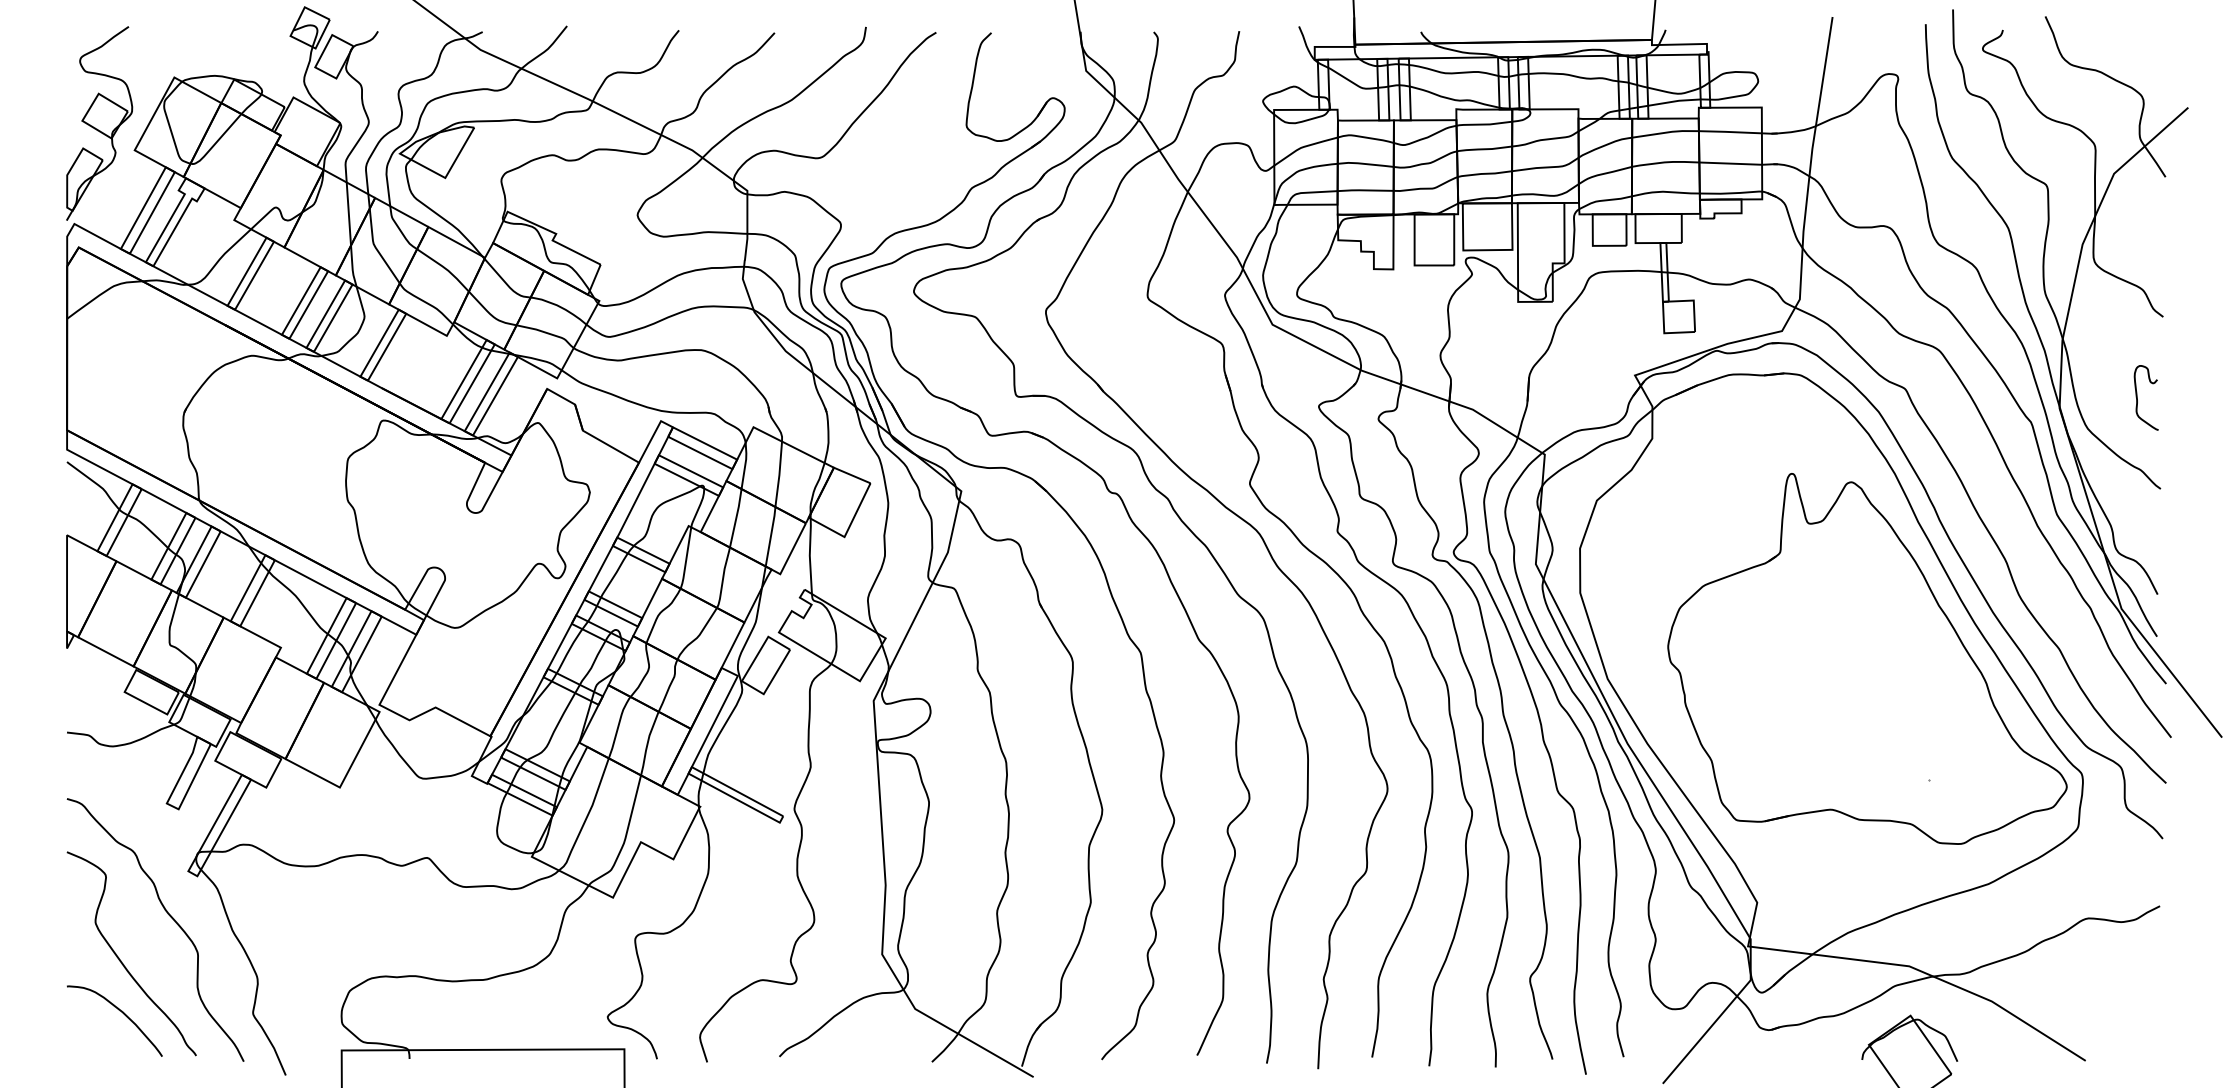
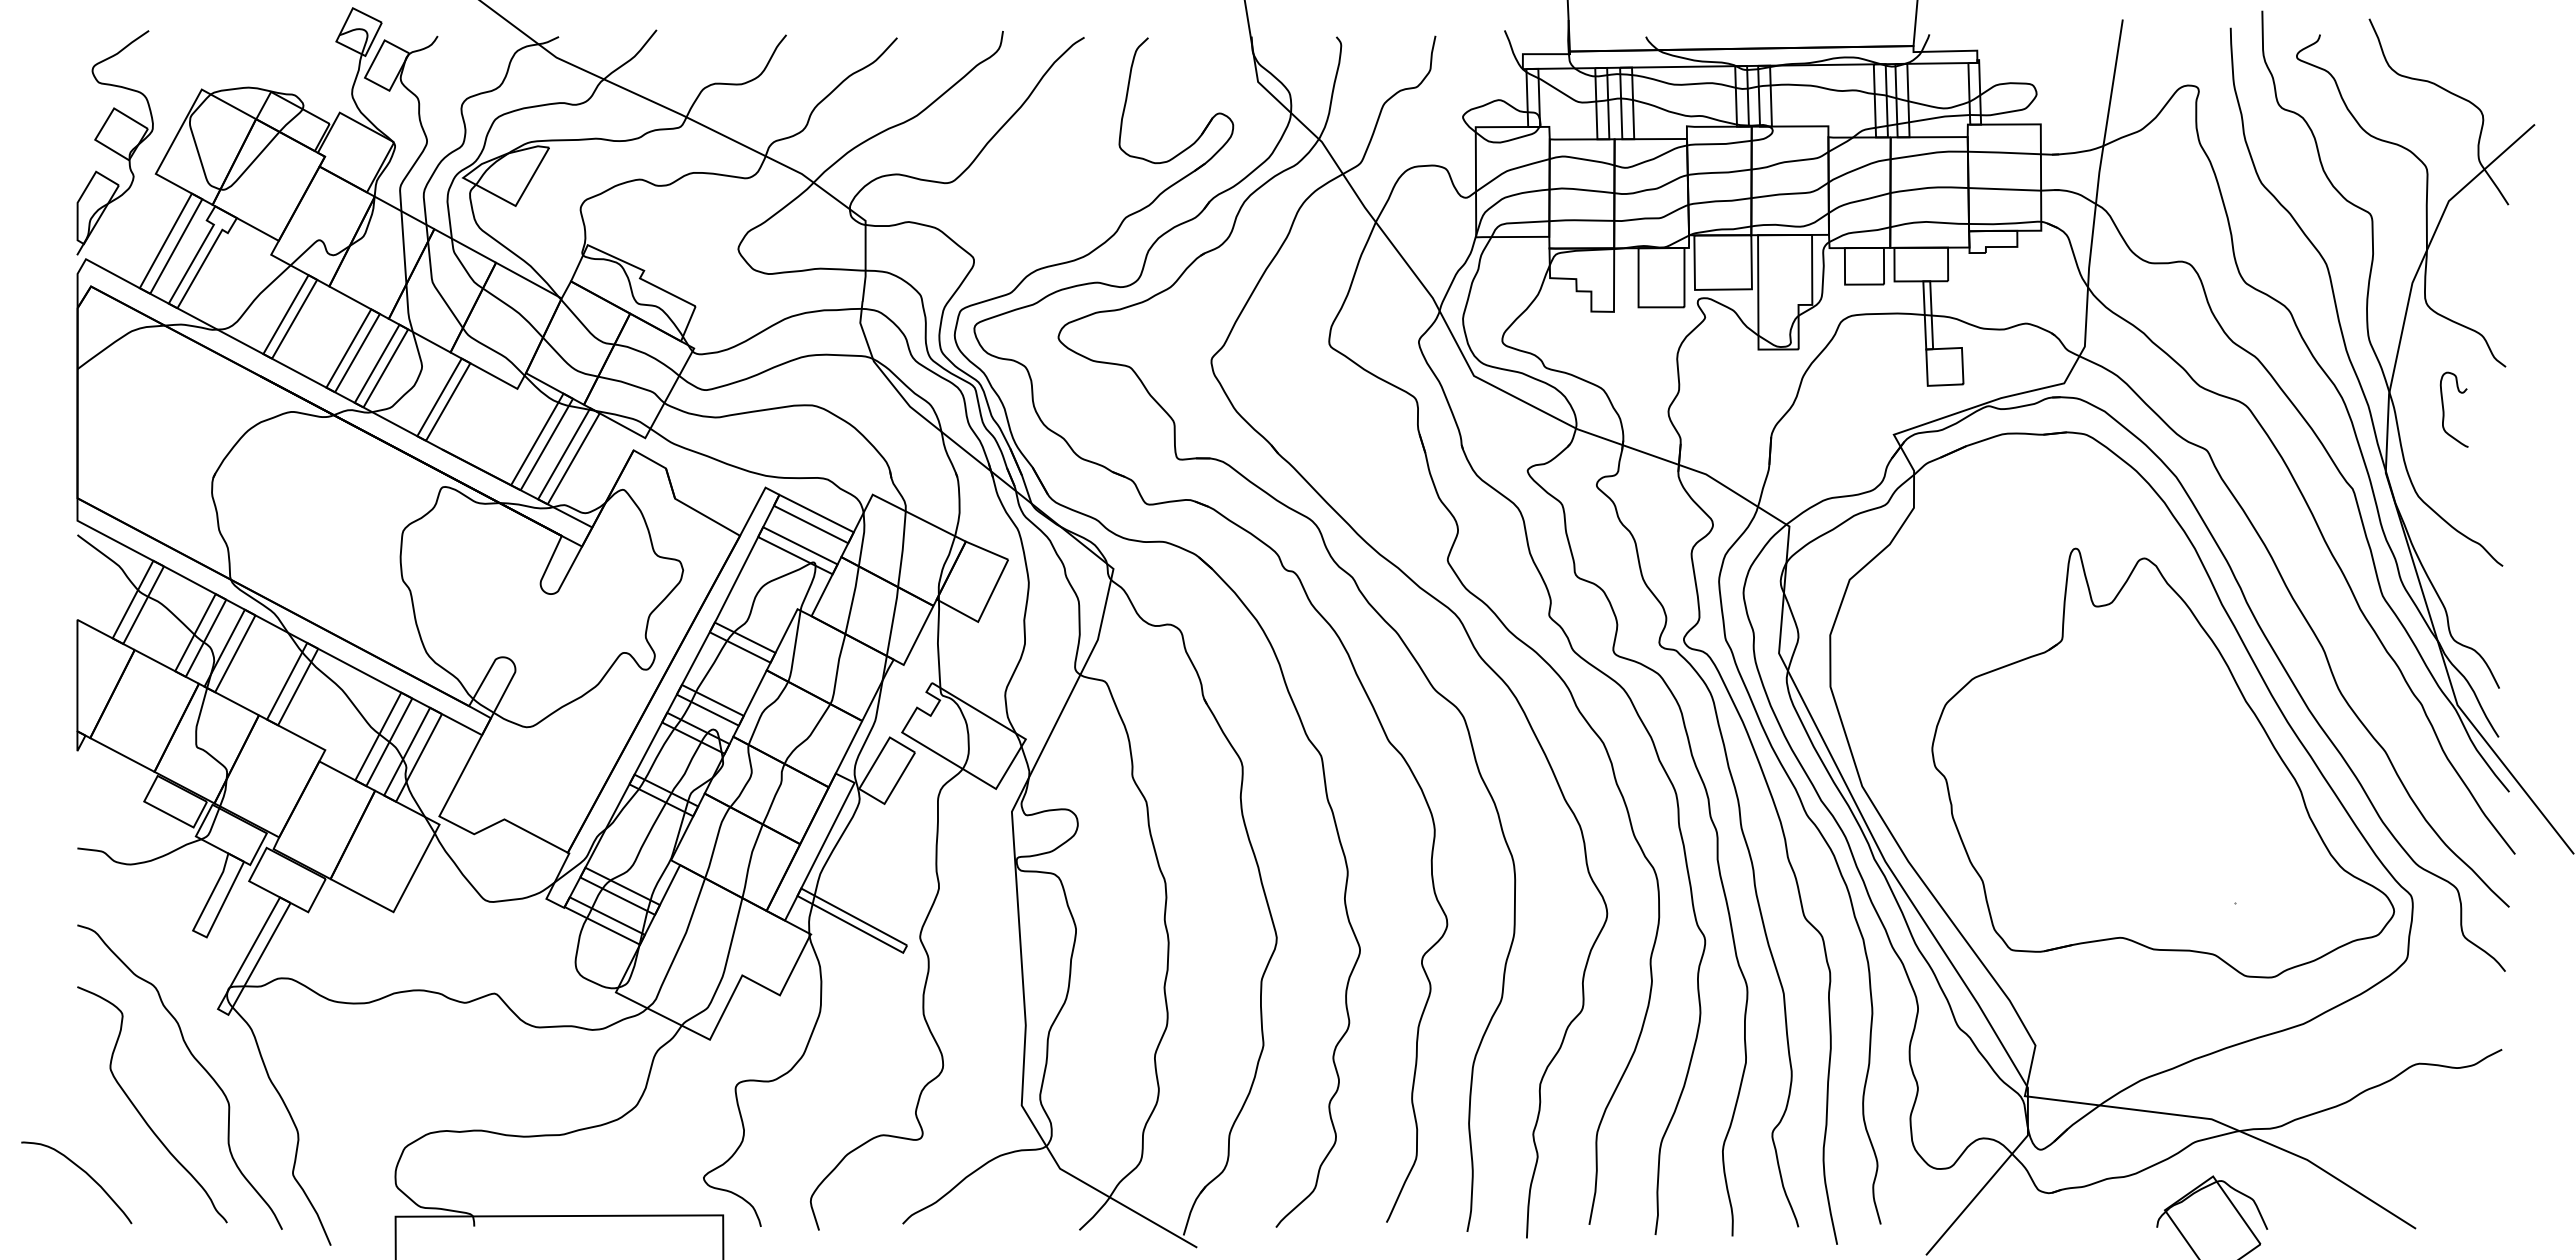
curve: (2137, 397) -> (2444, 409), moved
curve: (122, 1013) -> (85, 1173), moved

